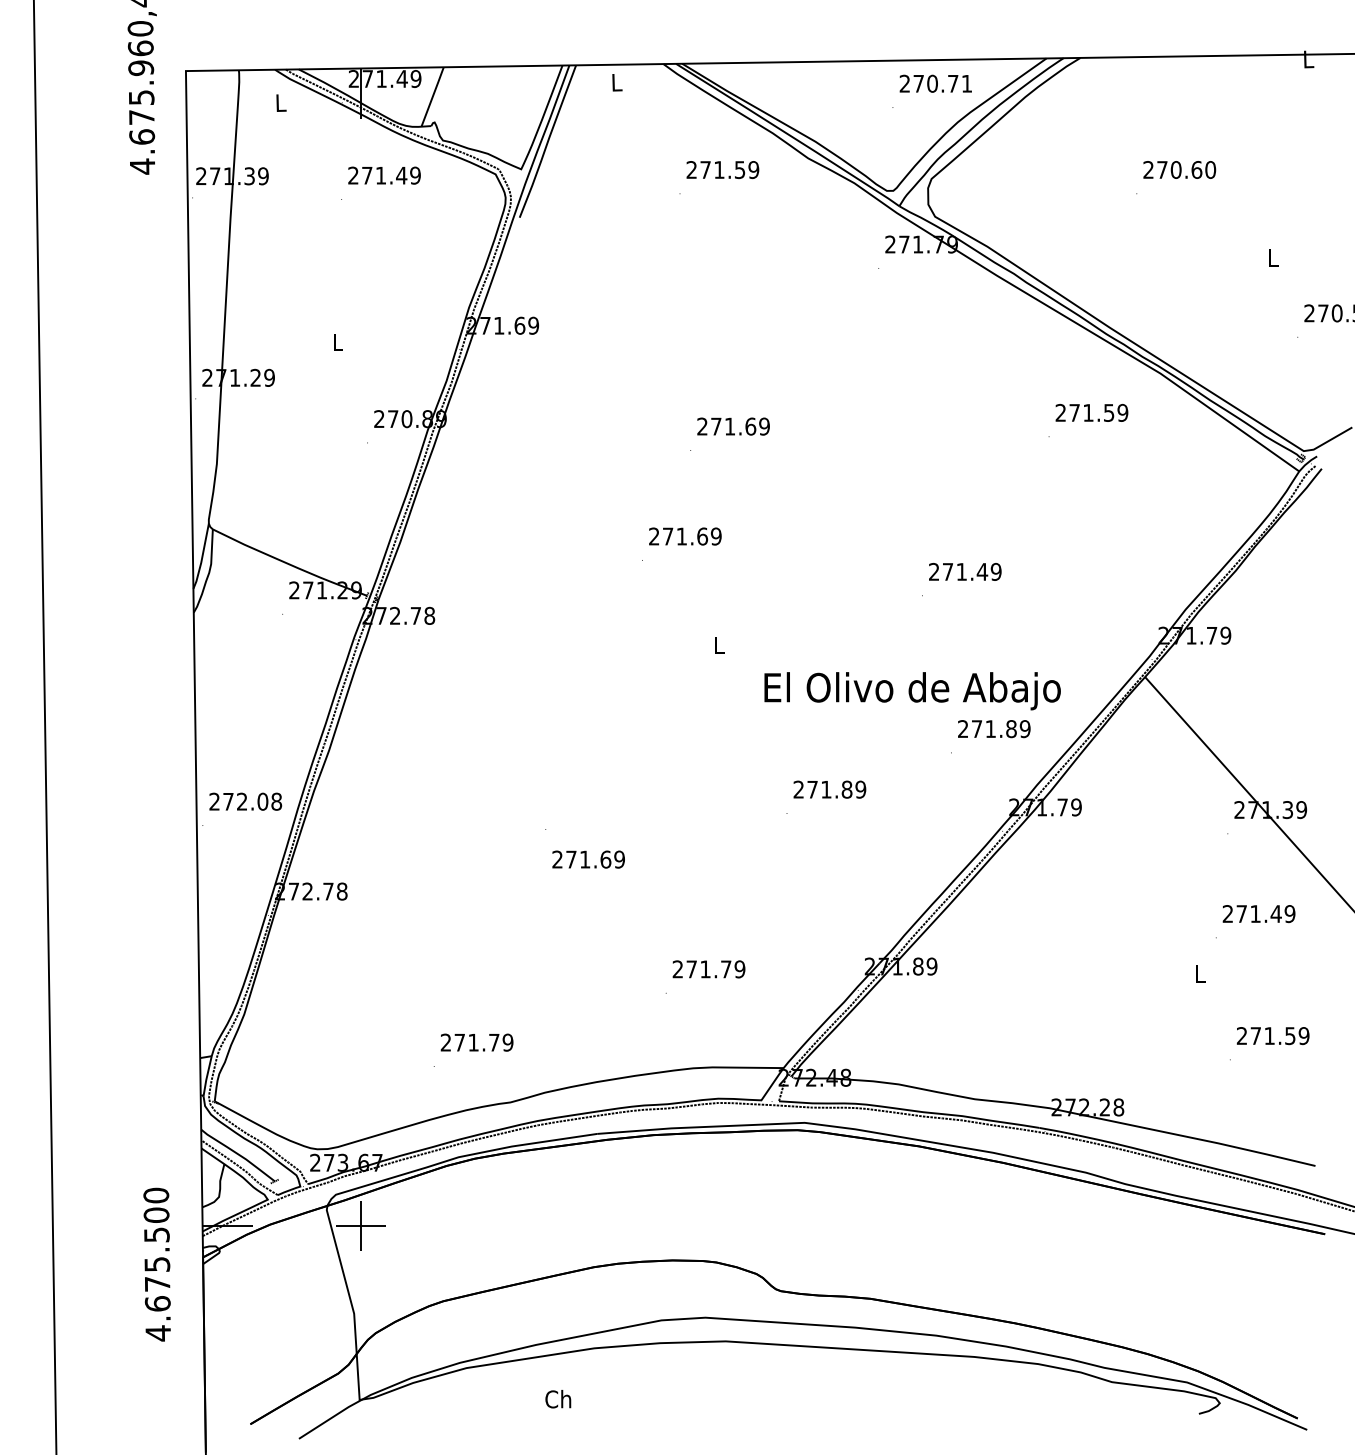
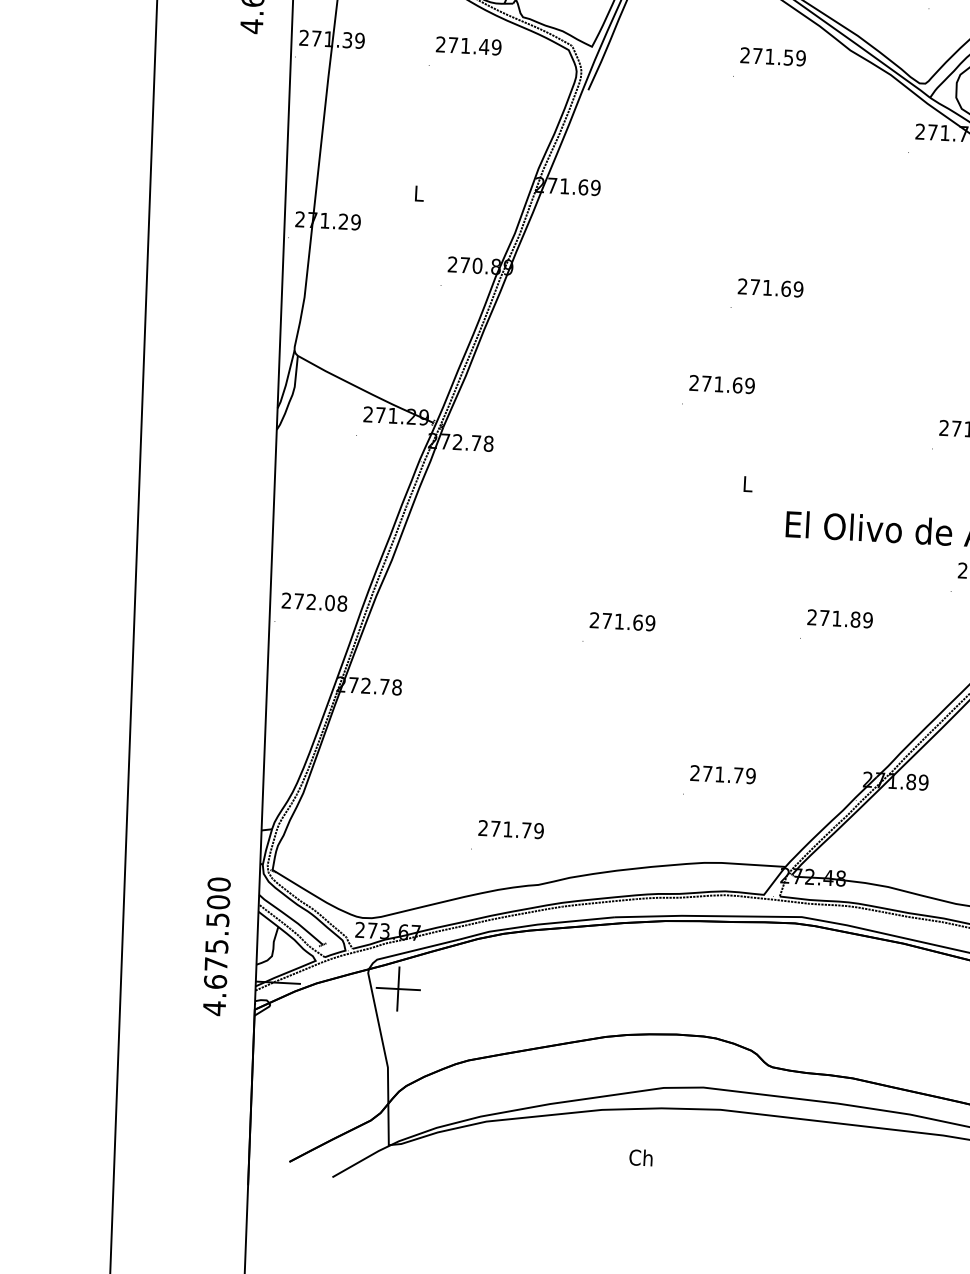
text: (588, 859) -> (622, 621), moved
text: (156, 1264) -> (216, 946), moved
text: (558, 1399) -> (641, 1158), moved

